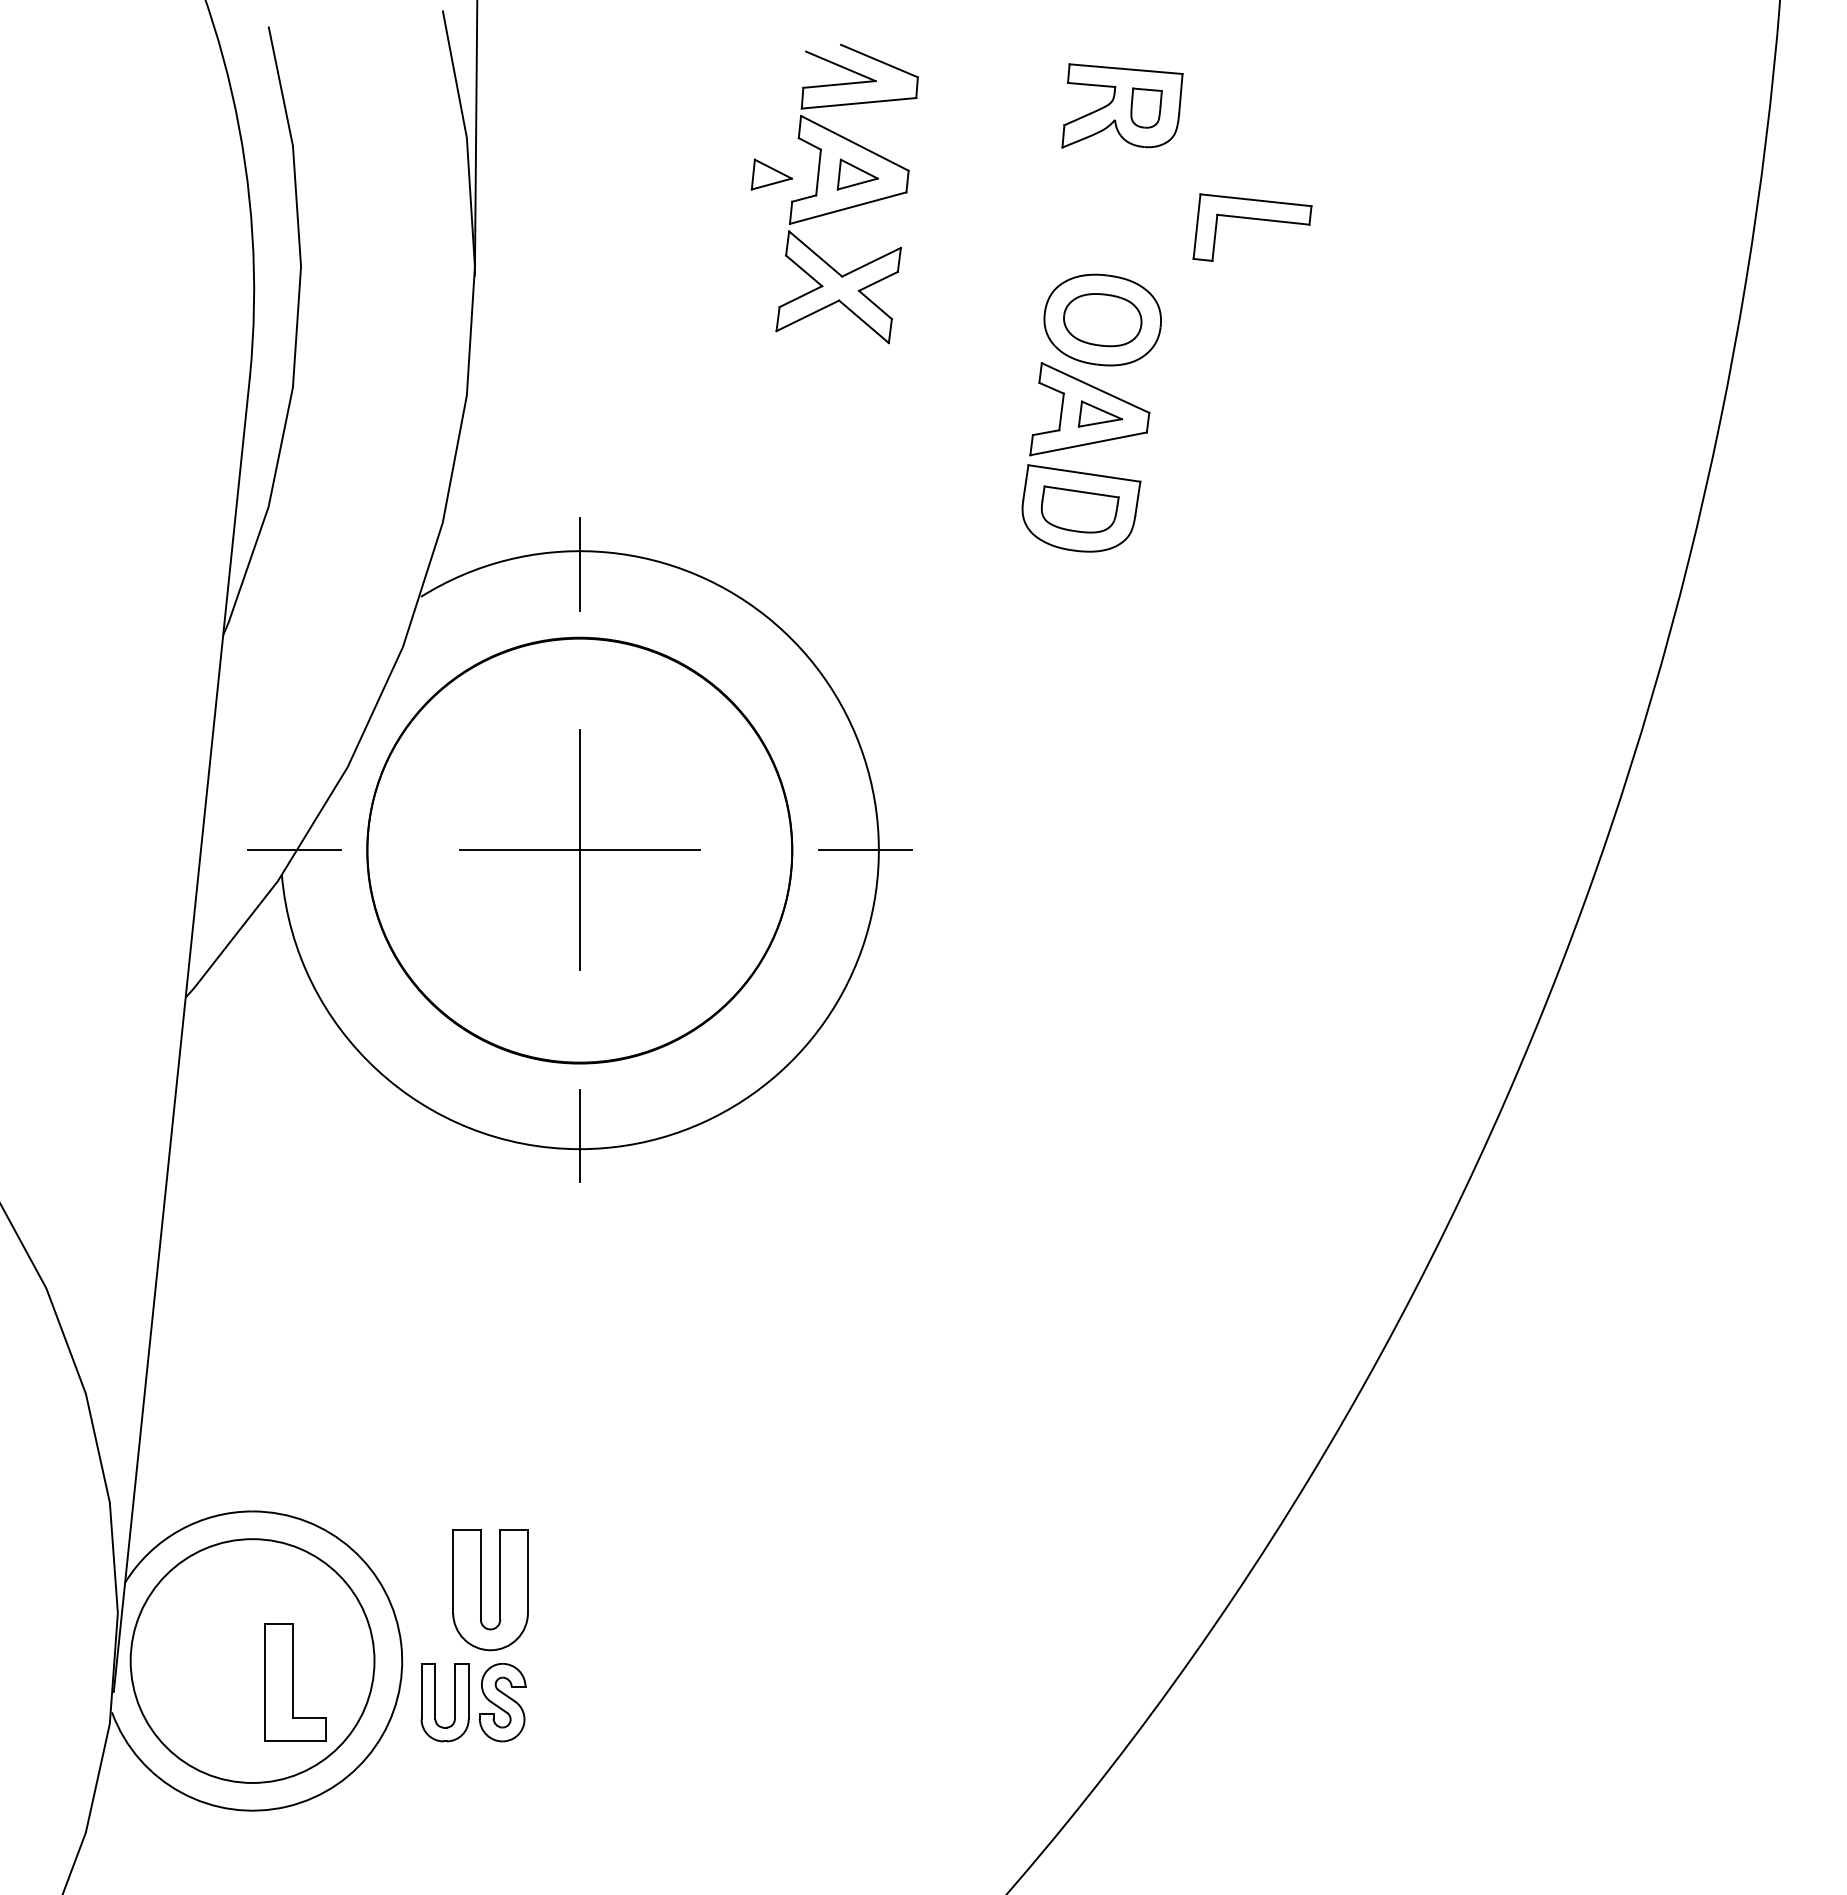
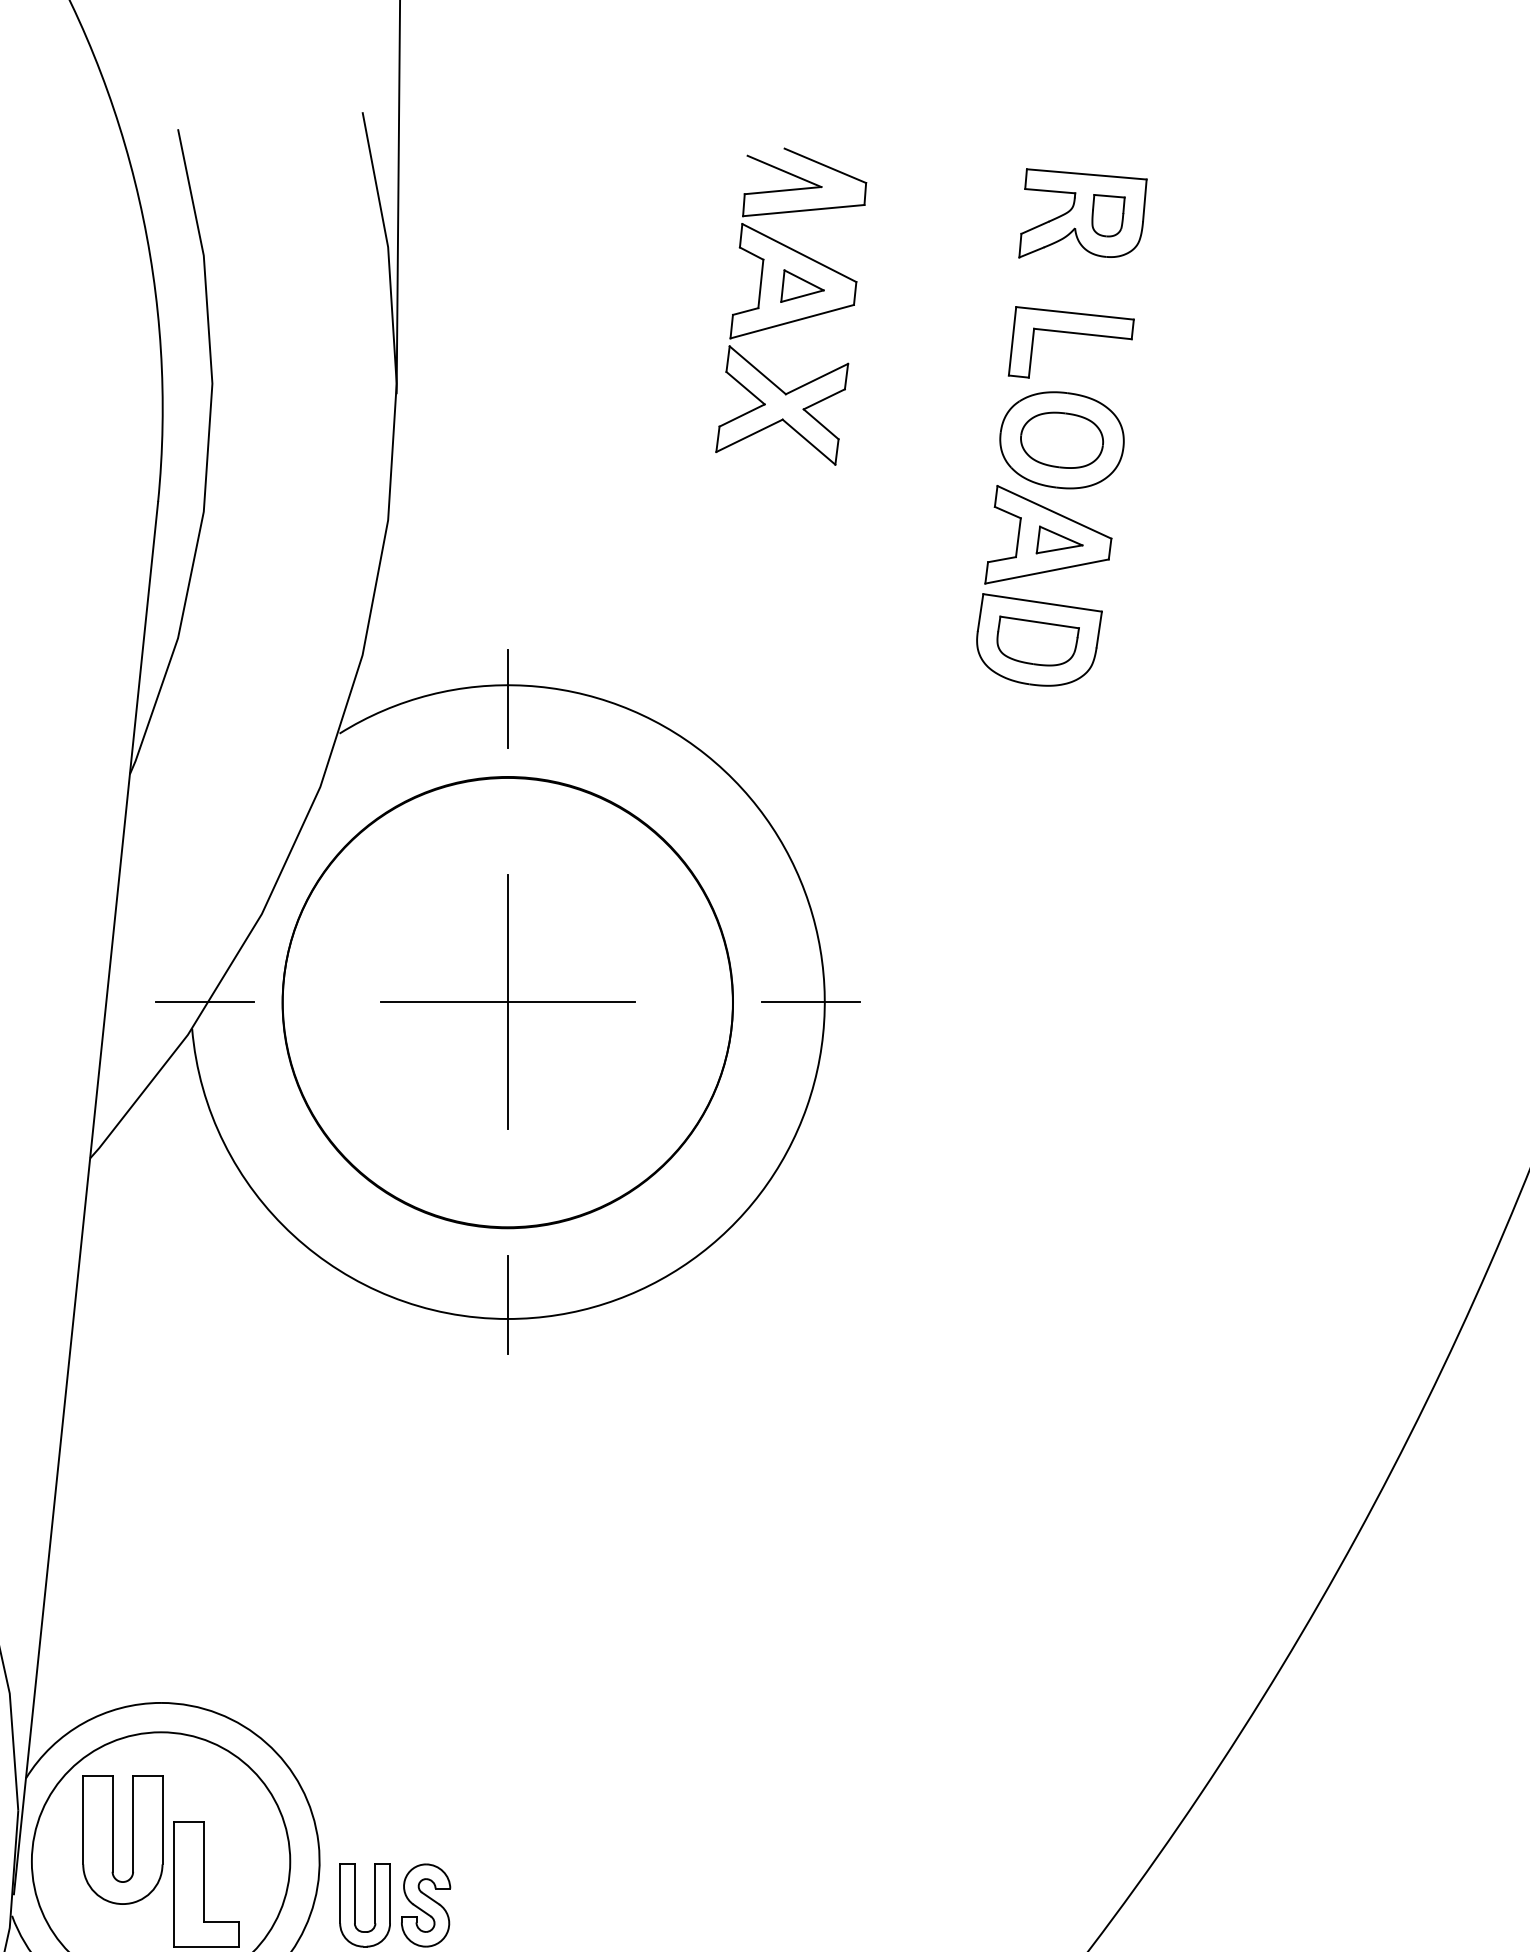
part: (771, 174) -> (710, 286), removed
part: (1252, 219) -> (1071, 333), moved
part: (481, 1590) -> (113, 1840), moved

